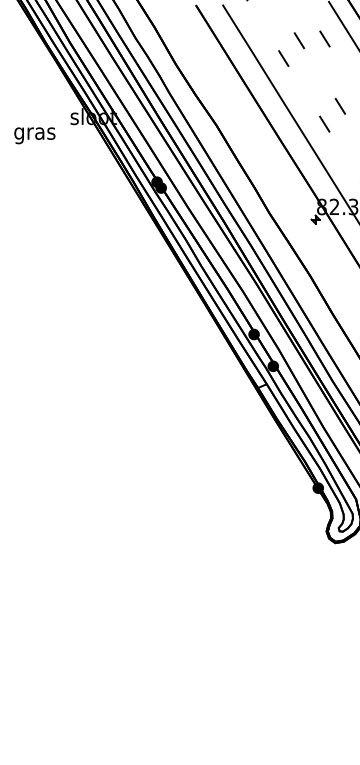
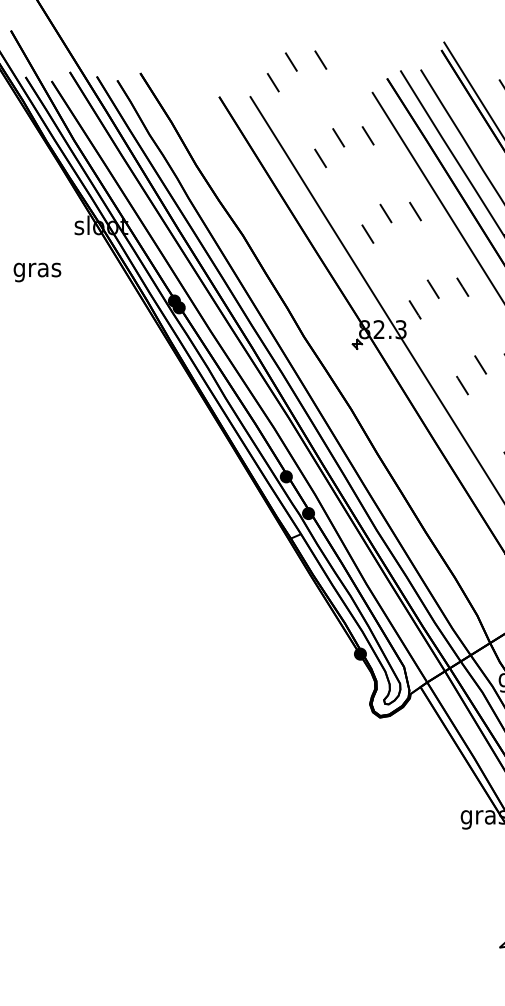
text: (34, 135) -> (37, 272), moved

